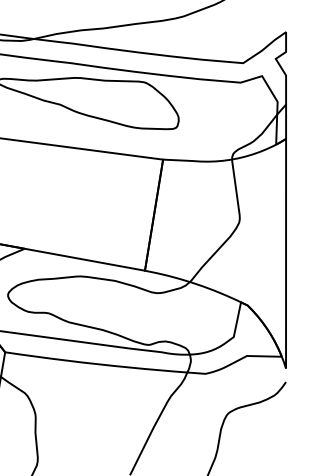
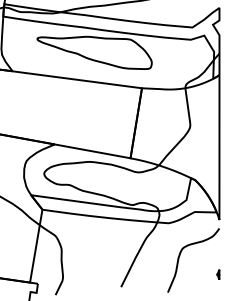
part: (284, 455) -> (218, 274), added

